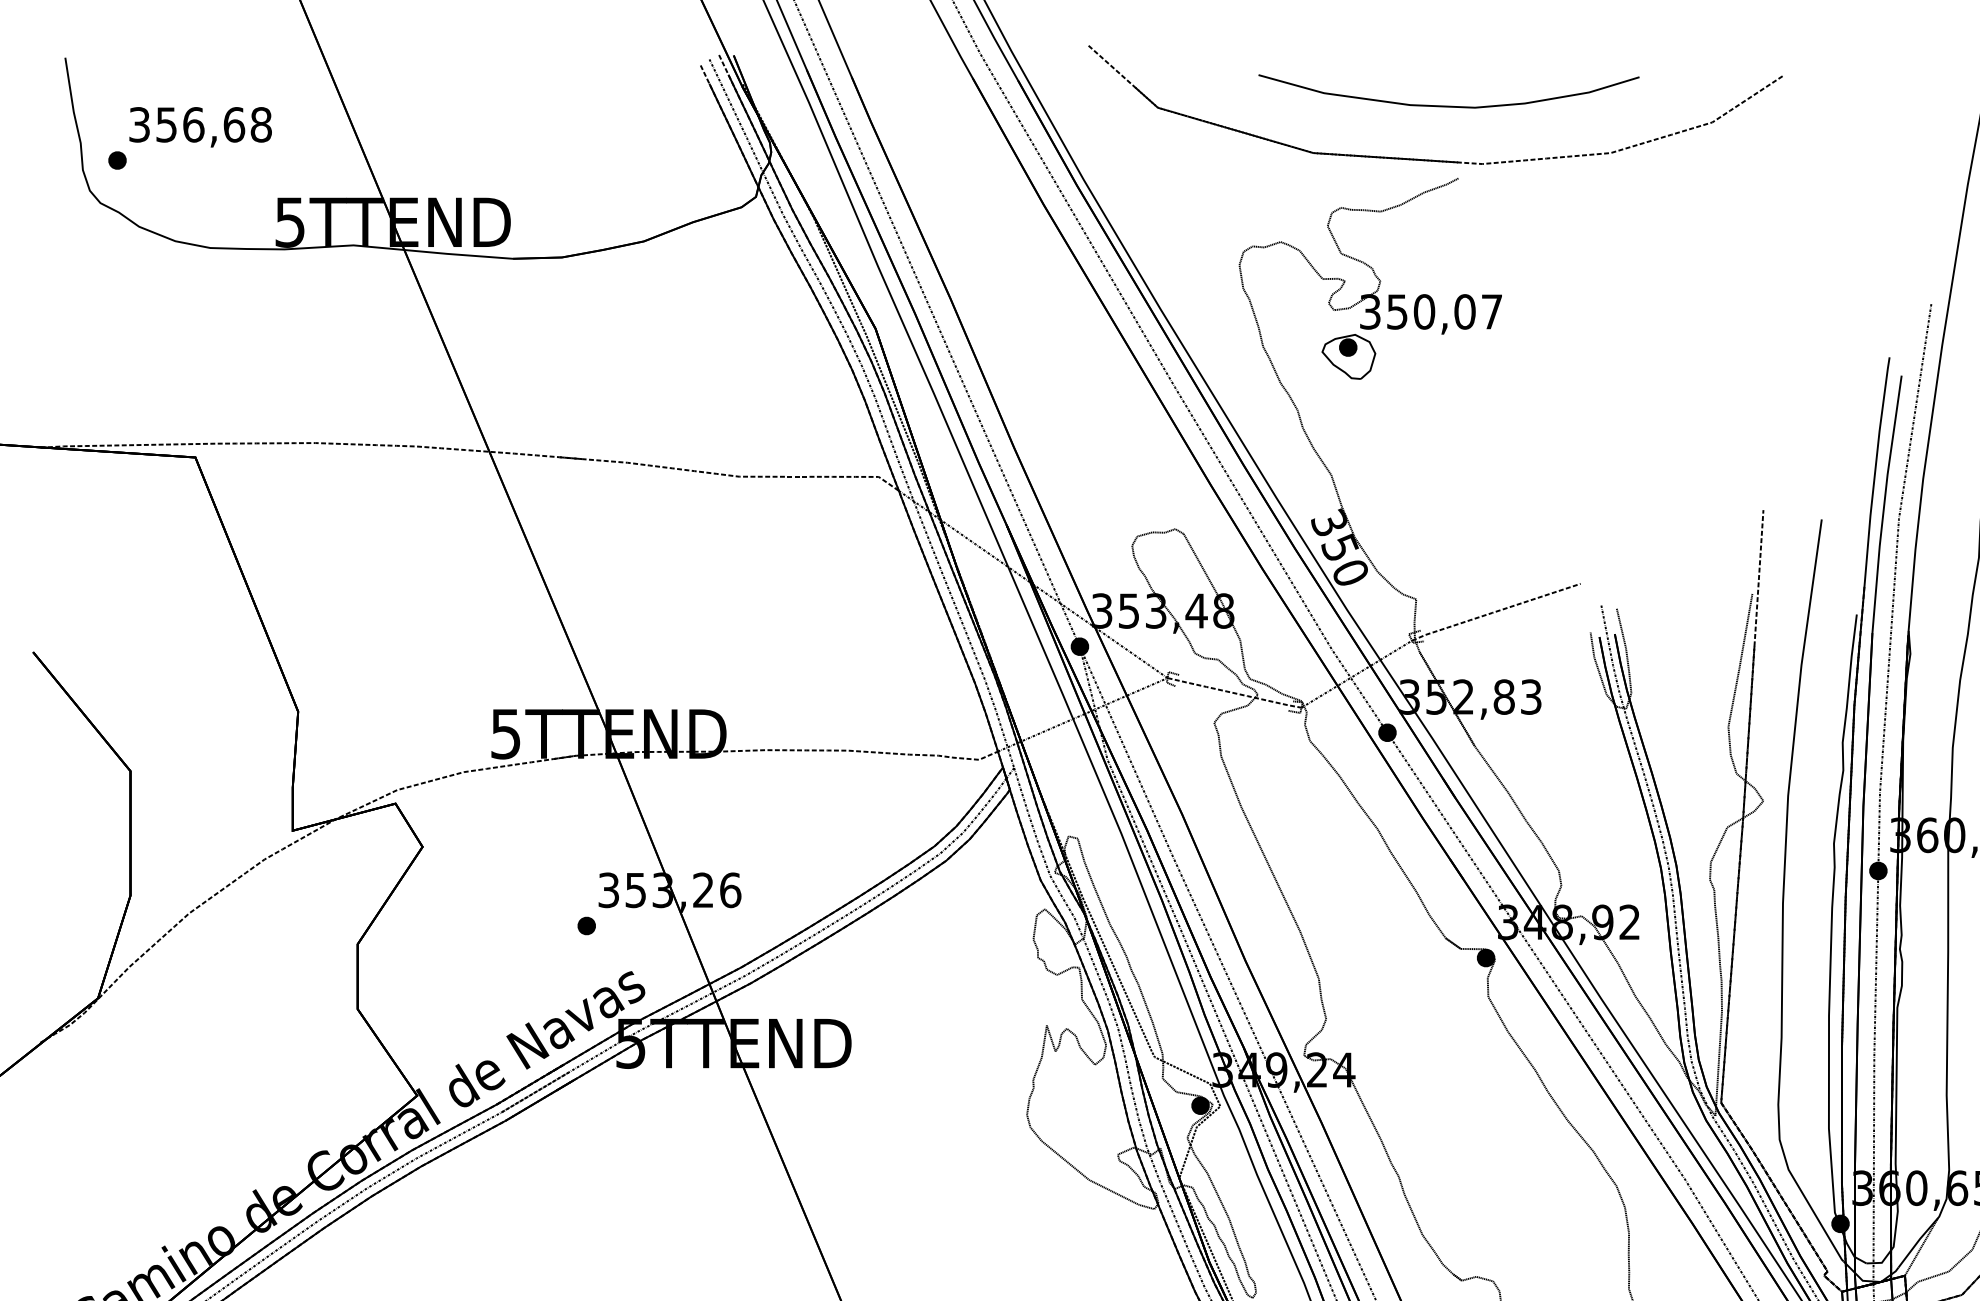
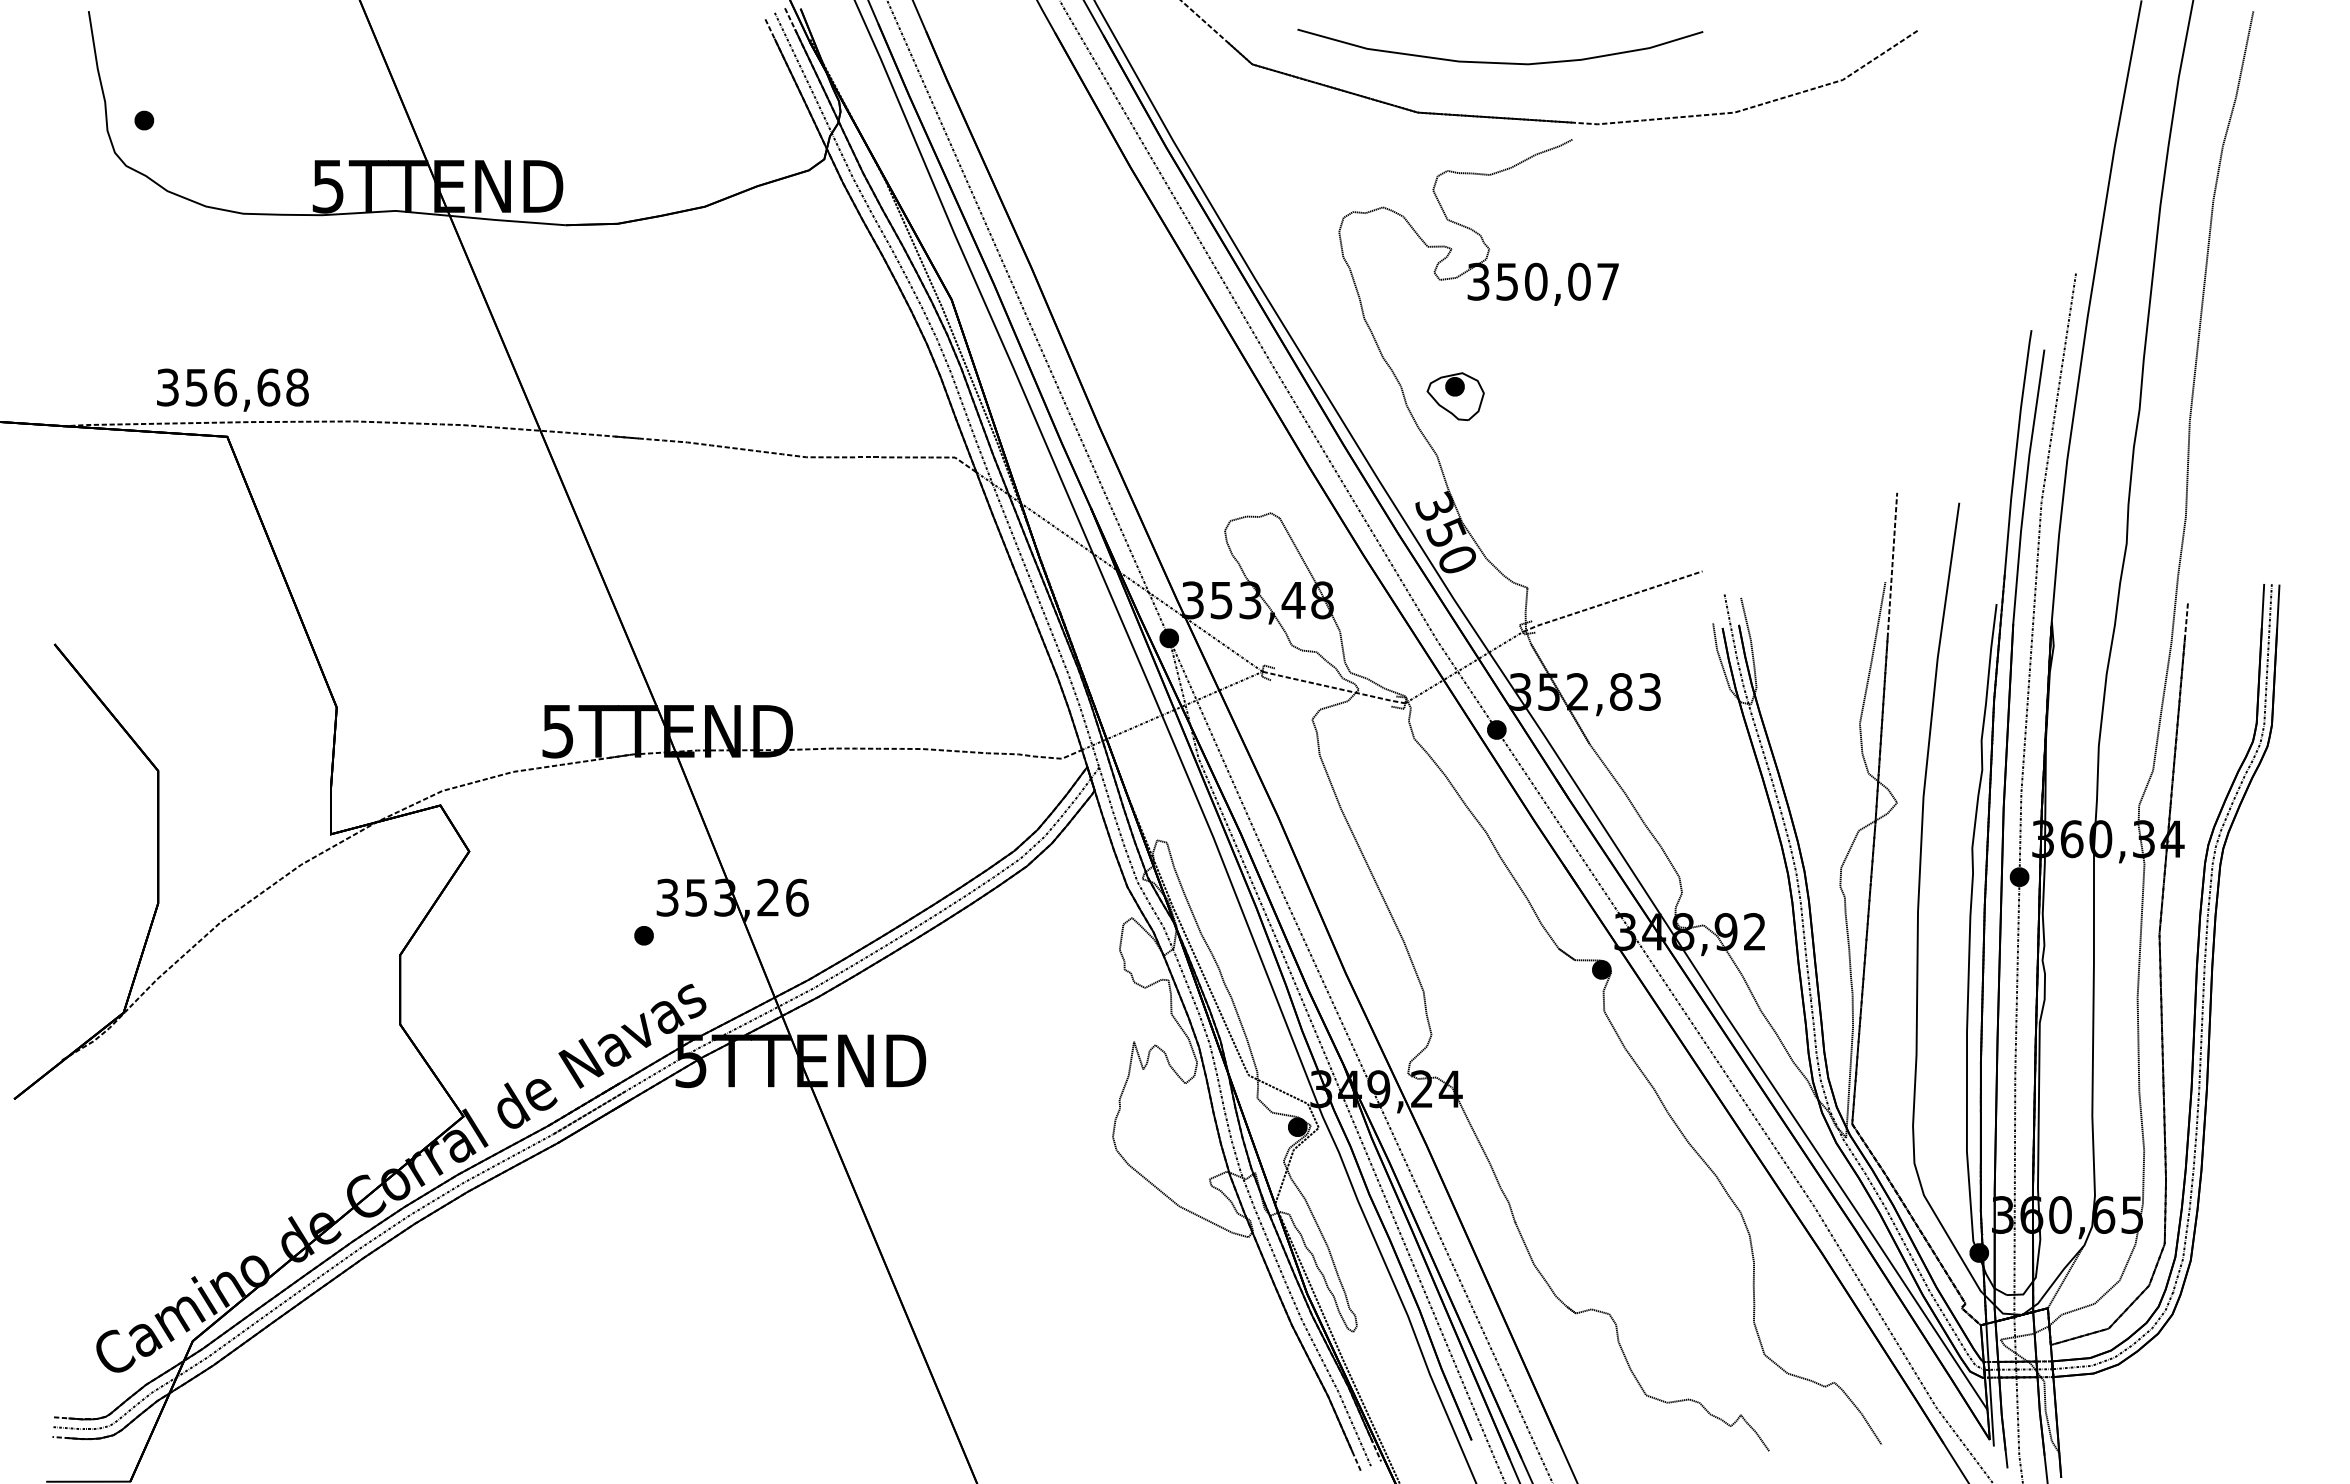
curve: (1449, 106) -> (1500, 62), moved
text: (200, 126) -> (232, 389), moved
part: (1348, 356) -> (1455, 396), moved

